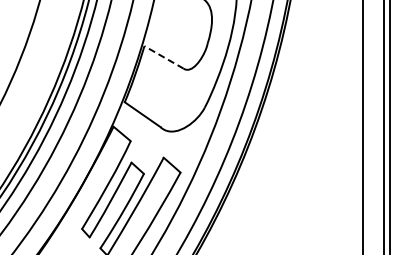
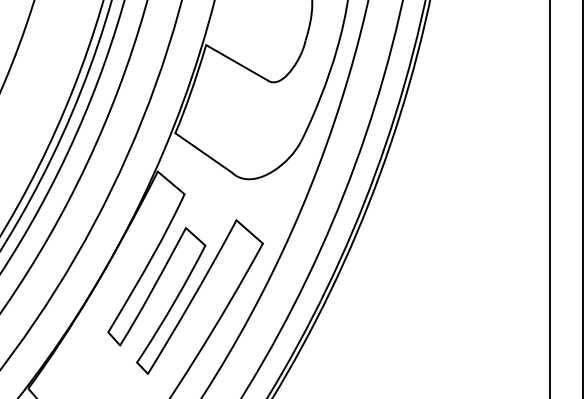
line: (164, 57) -> (237, 62), dashed -> solid

